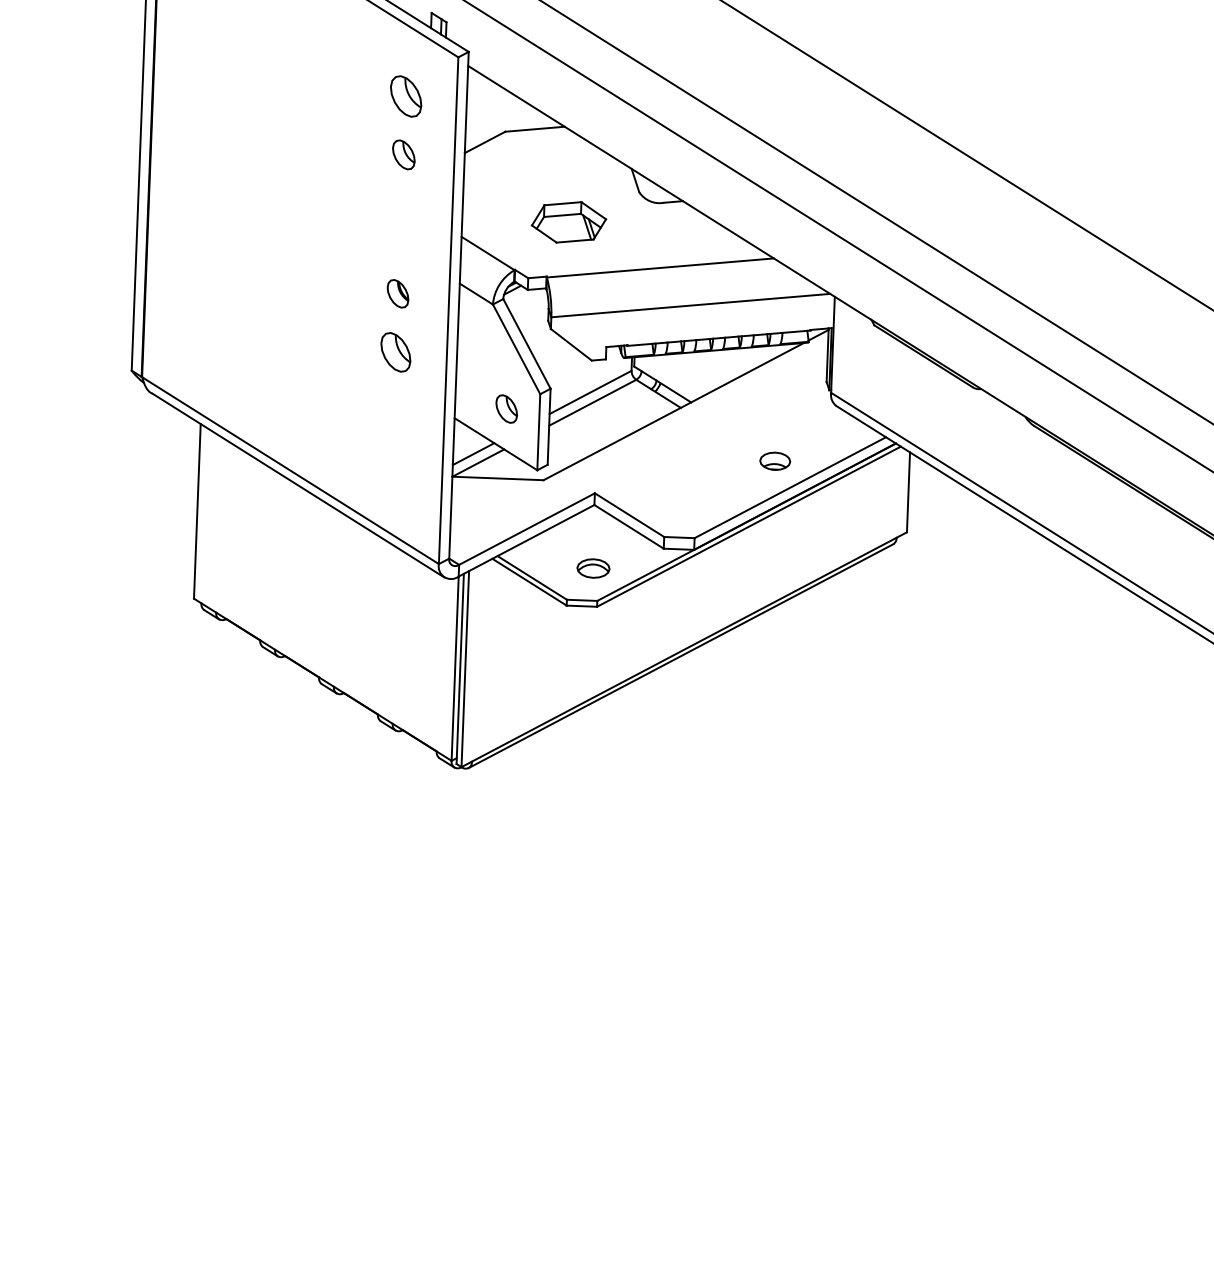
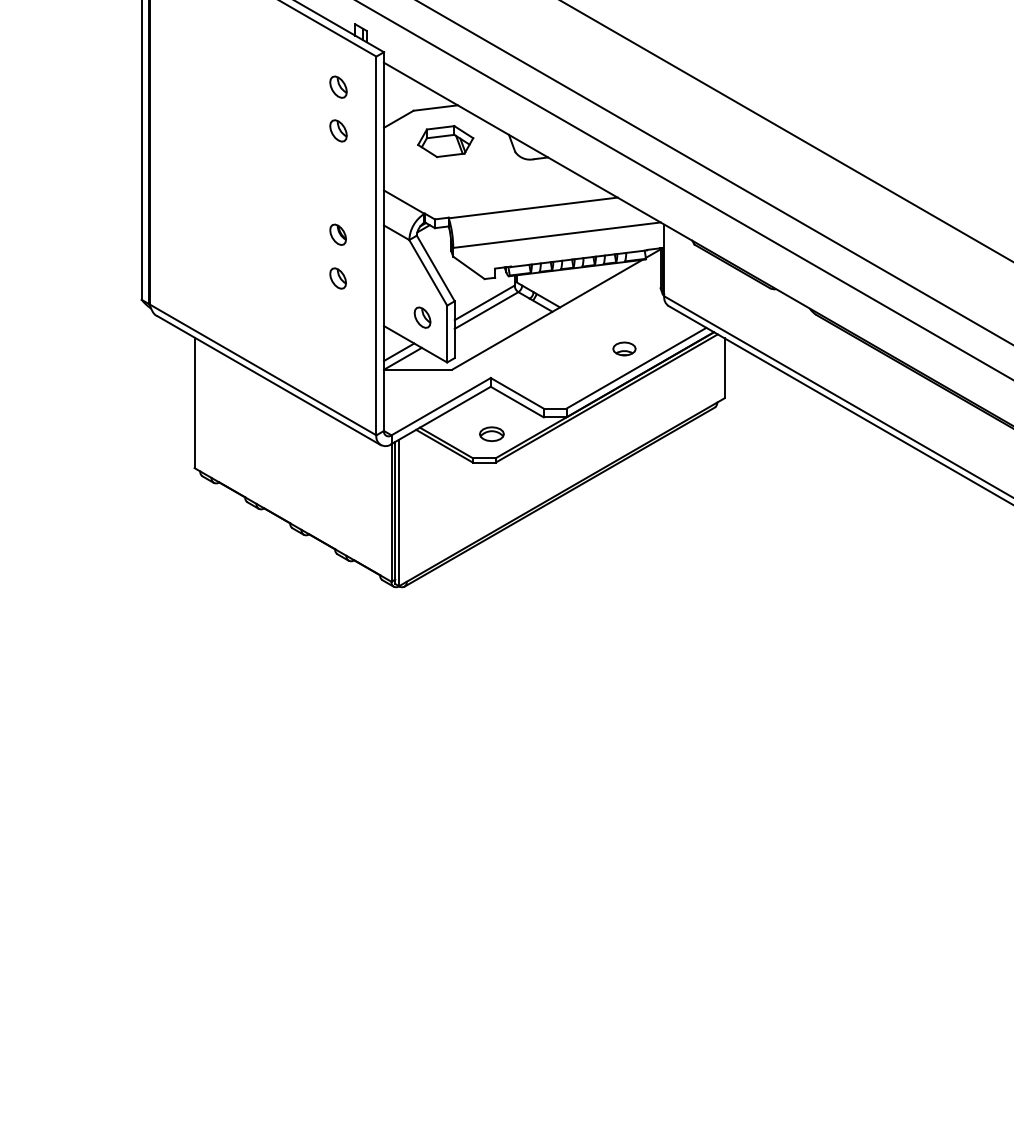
part: (406, 95) -> (338, 86), size x0.71
part: (568, 222) -> (445, 141), moved
part: (394, 352) -> (337, 278), size x0.71

